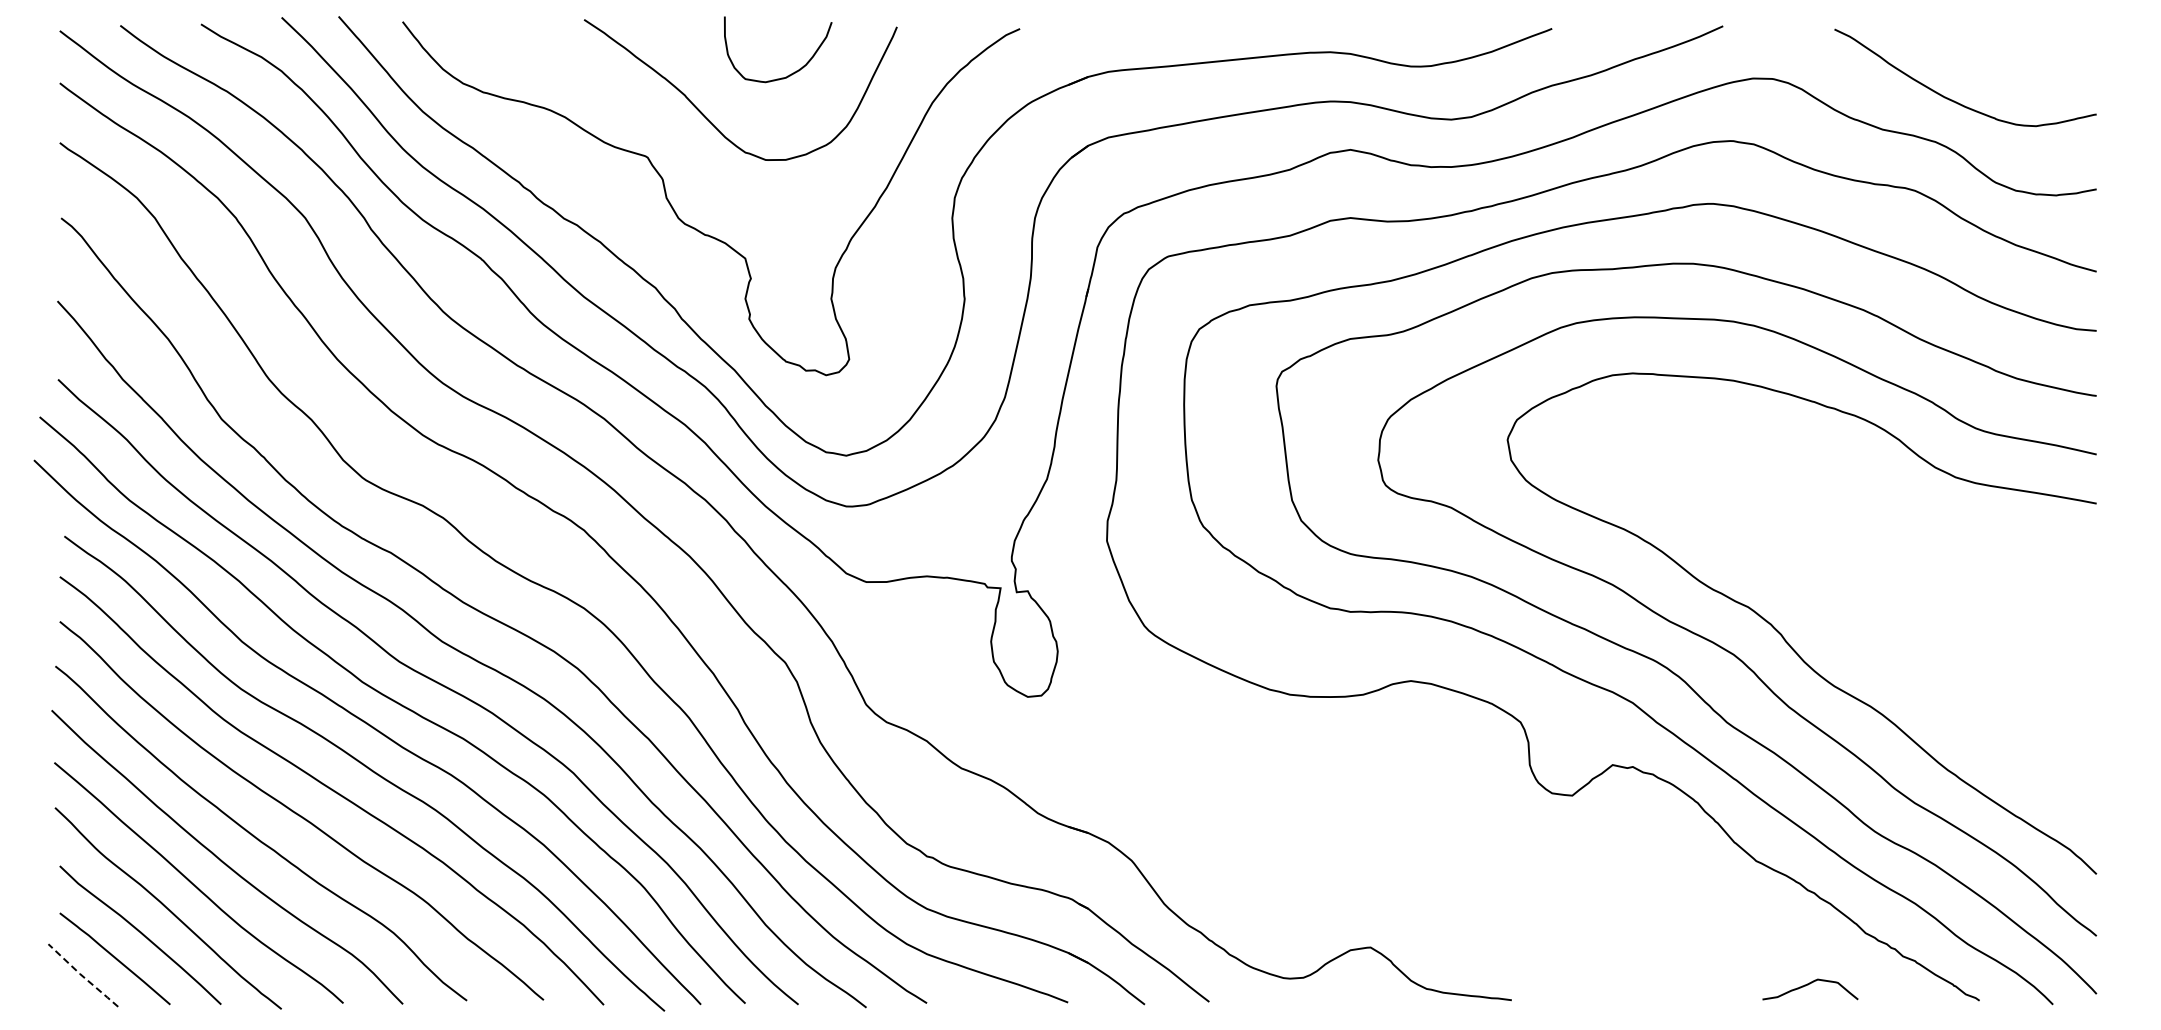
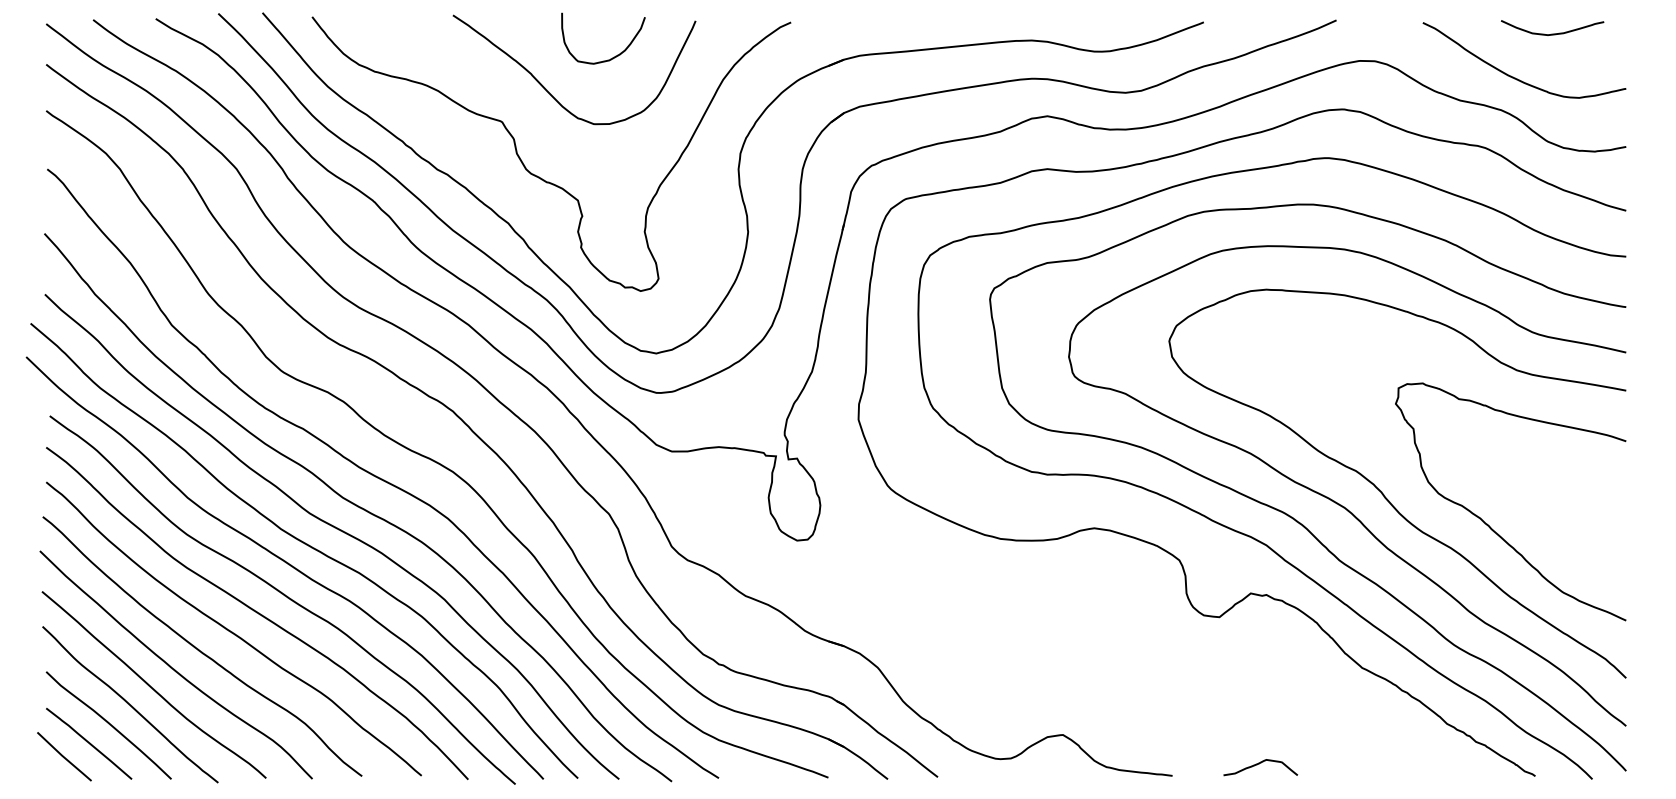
curve: (2001, 43) -> (1552, 33), added
curve: (1919, 676) -> (1488, 524), added
line: (82, 976) -> (63, 757), dashed -> solid
curve: (1808, 985) -> (1259, 764), moved

